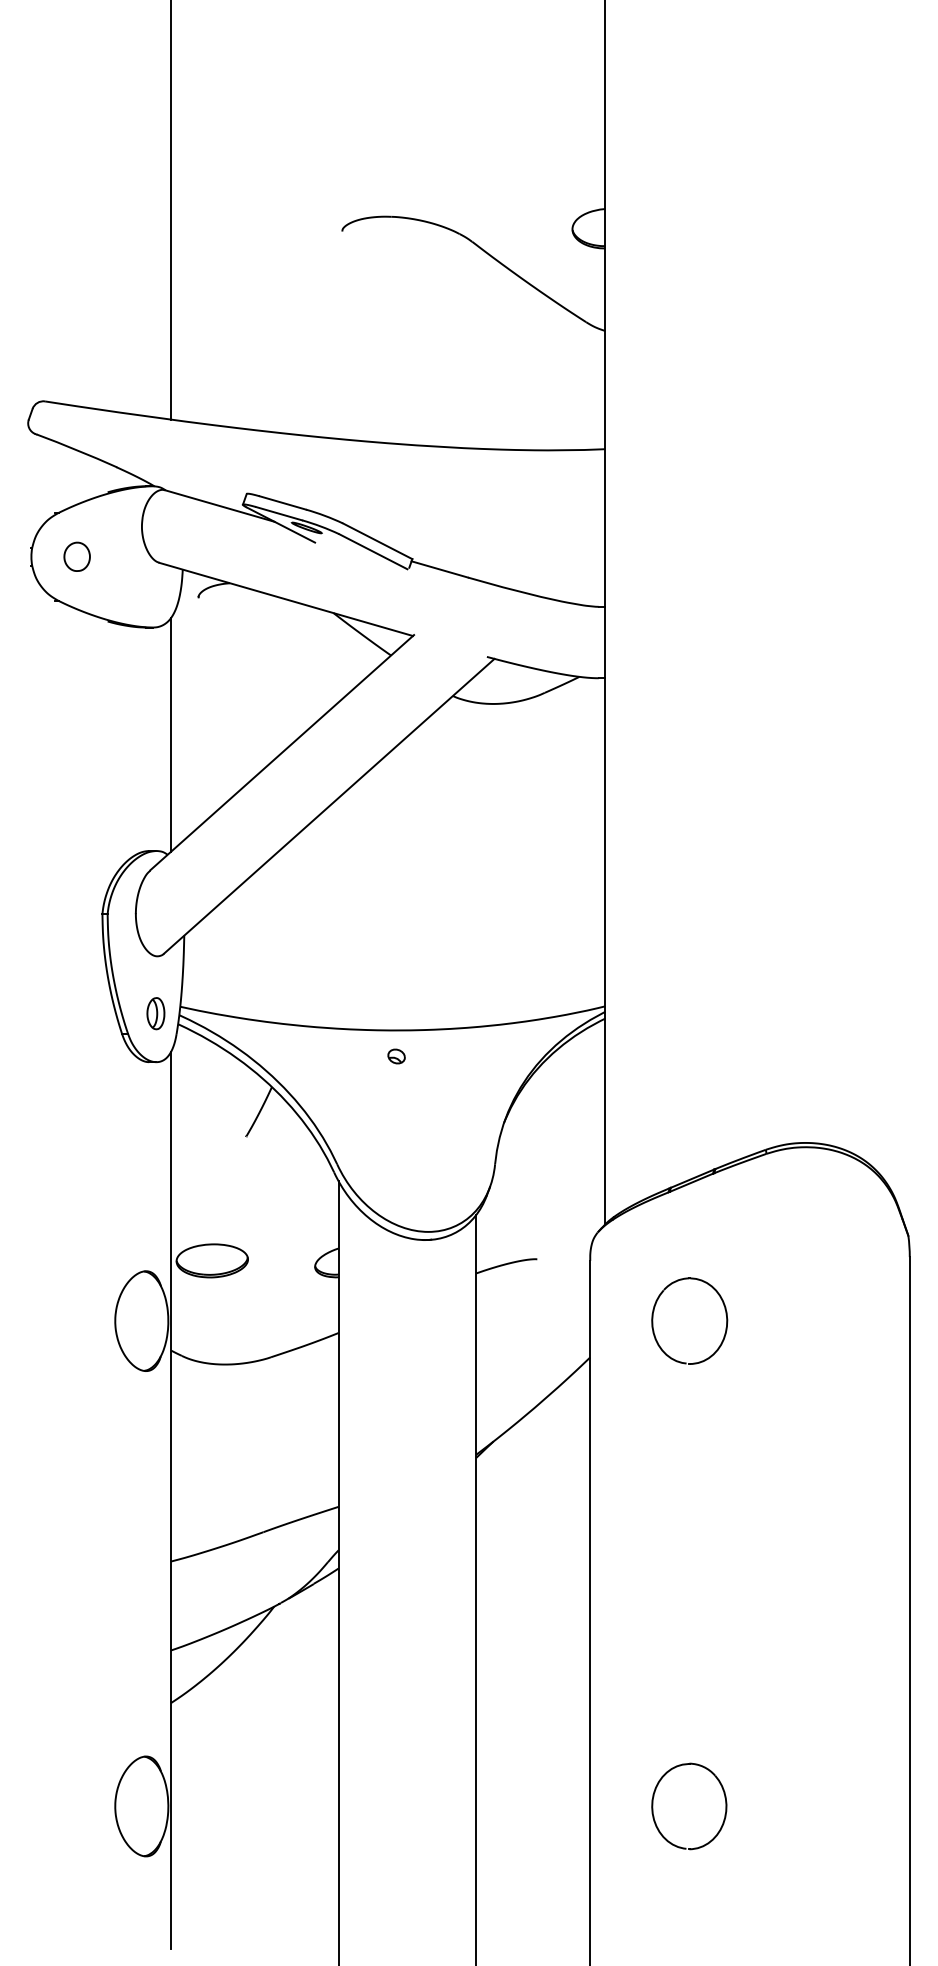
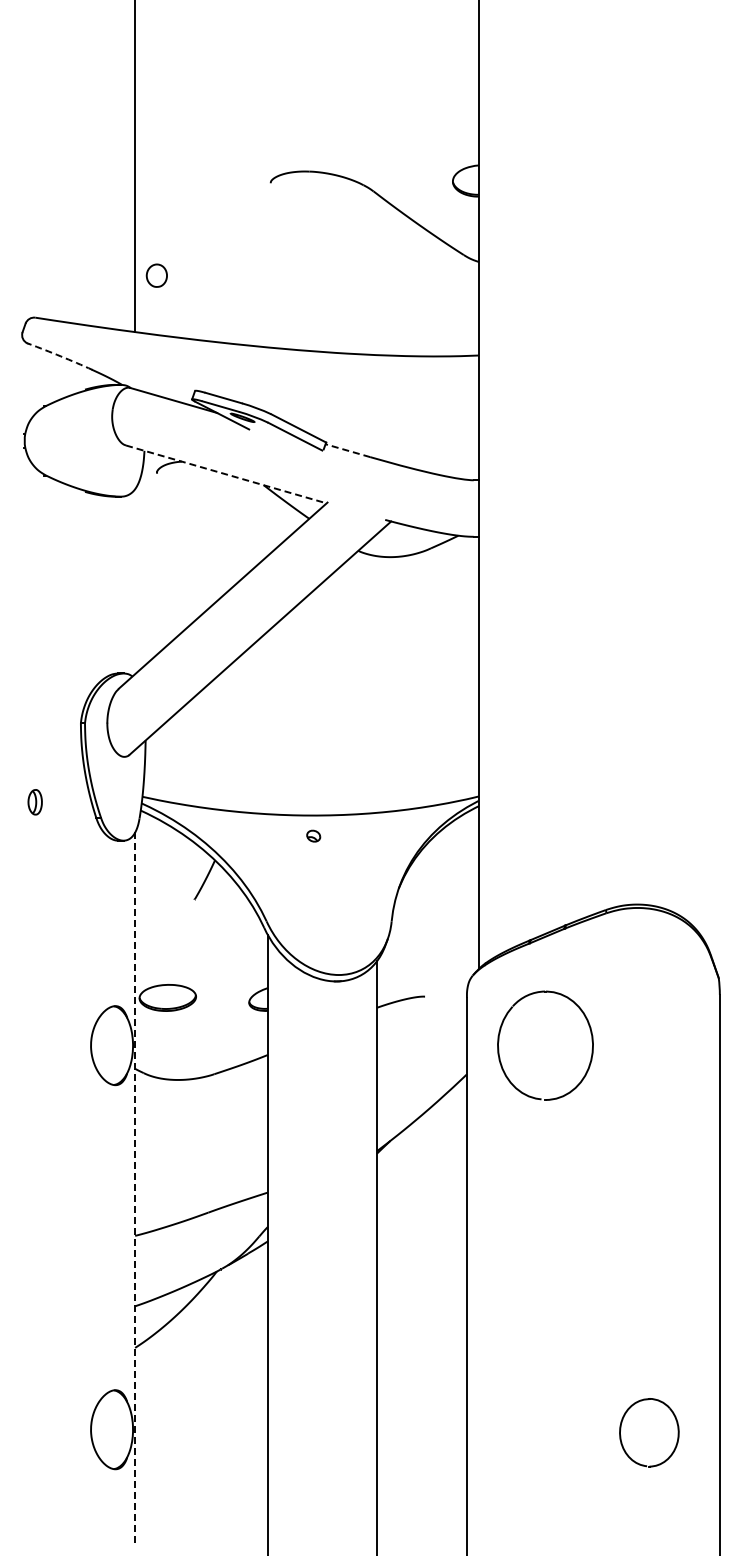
arc: (76, 450) -> (60, 356), solid -> dashed
part: (76, 556) -> (156, 275), moved
line: (439, 569) -> (347, 450), solid -> dashed
line: (286, 599) -> (226, 474), solid -> dashed
line: (171, 734) -> (135, 581), removed
part: (155, 1013) -> (34, 802), moved
part: (689, 1320) -> (545, 1045), size x1.6
line: (171, 1500) -> (135, 1187), solid -> dashed
part: (689, 1806) -> (649, 1432), moved

